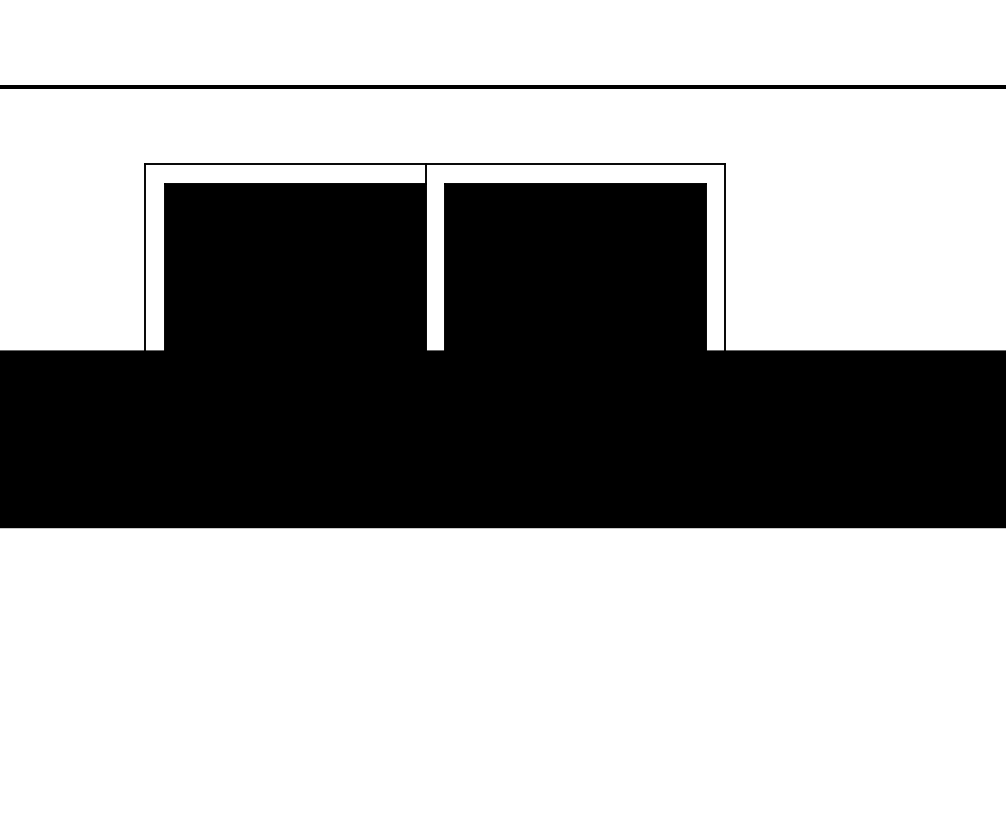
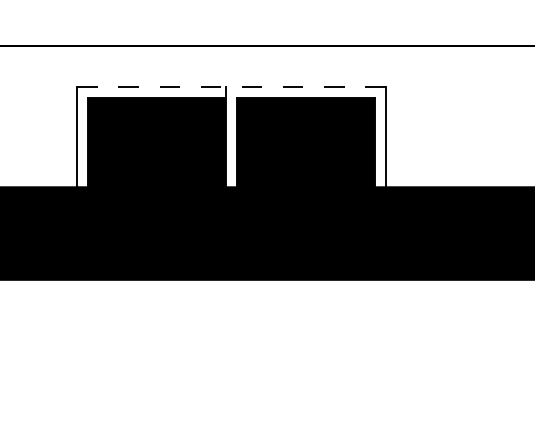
line: (433, 164) -> (230, 87), solid -> dashed

